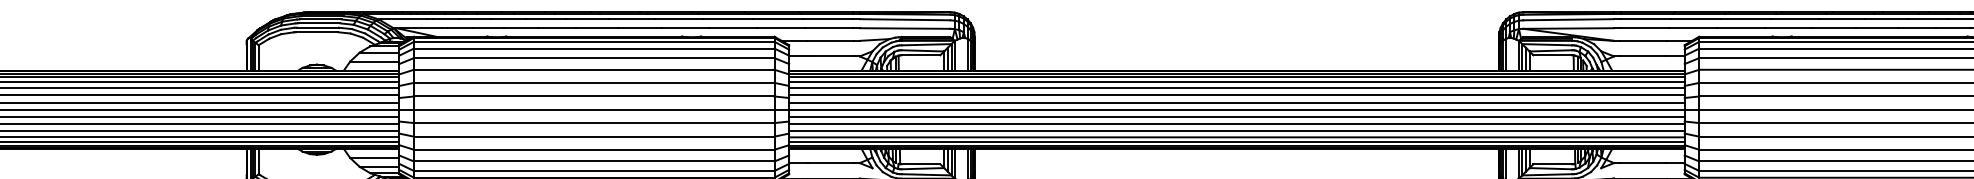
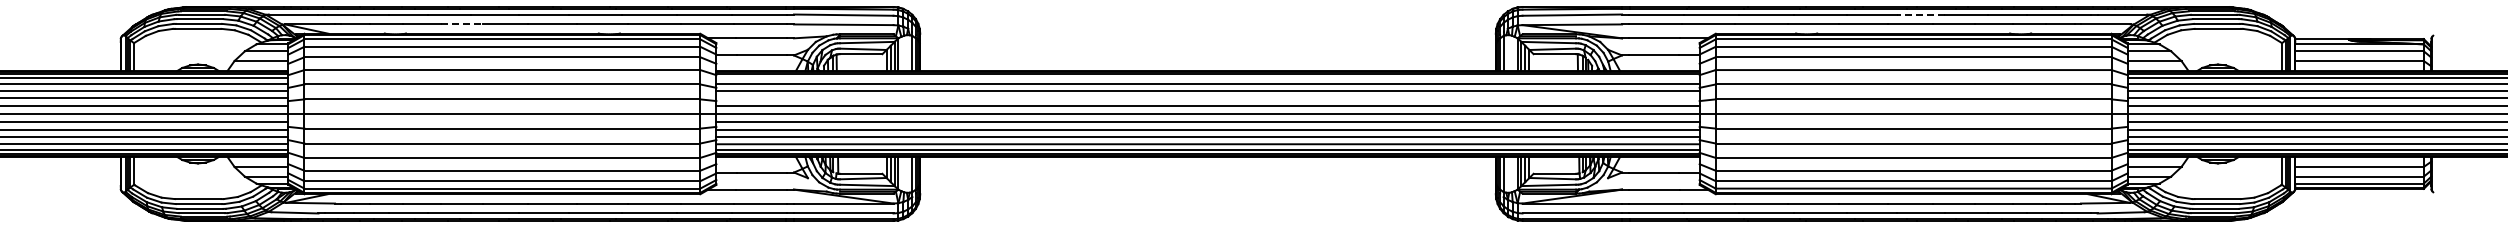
line: (1886, 19) -> (1921, 14), solid -> dashed
line: (556, 28) -> (461, 24), solid -> dashed
line: (1236, 77) -> (1207, 78), removed
line: (1236, 95) -> (1207, 98), removed

